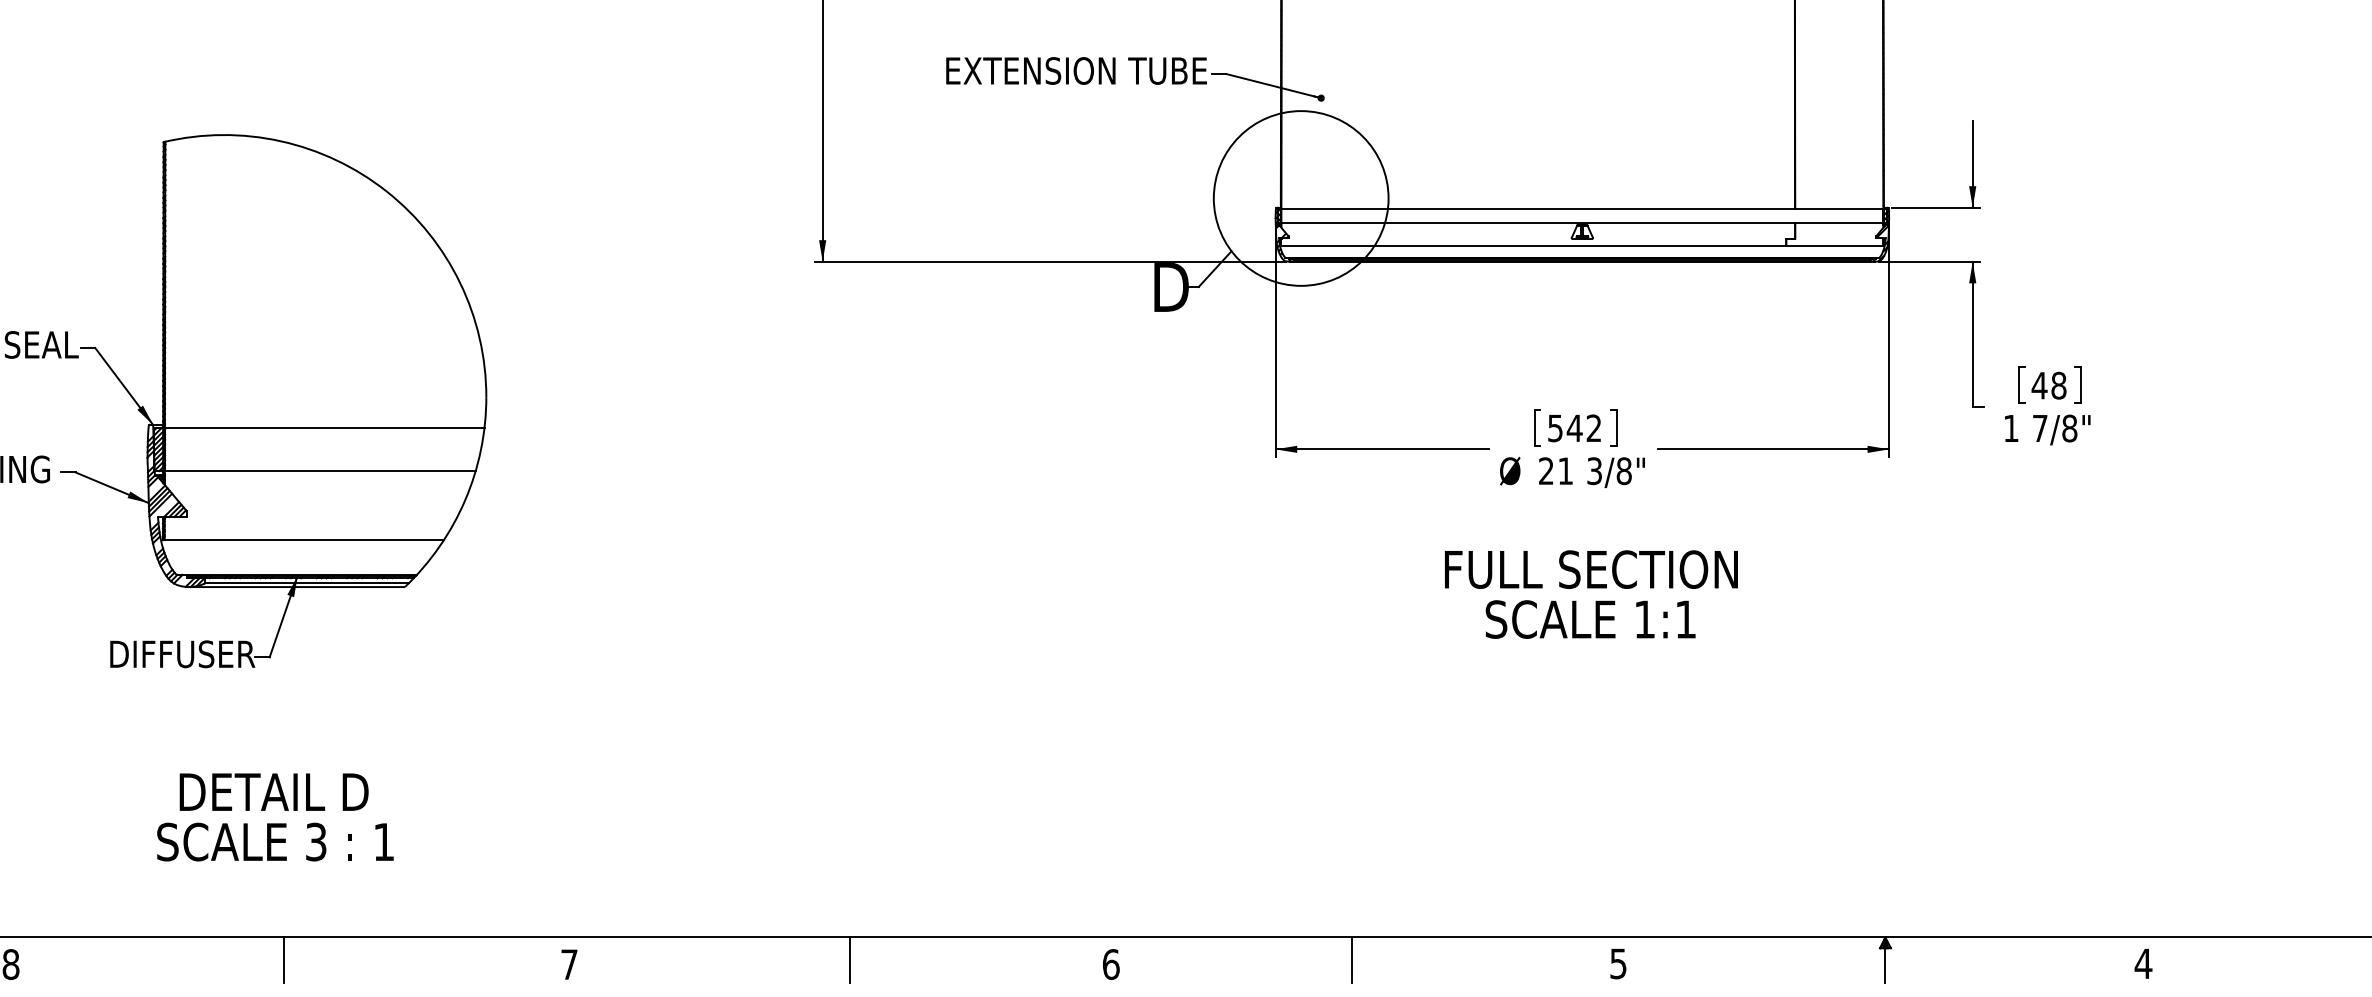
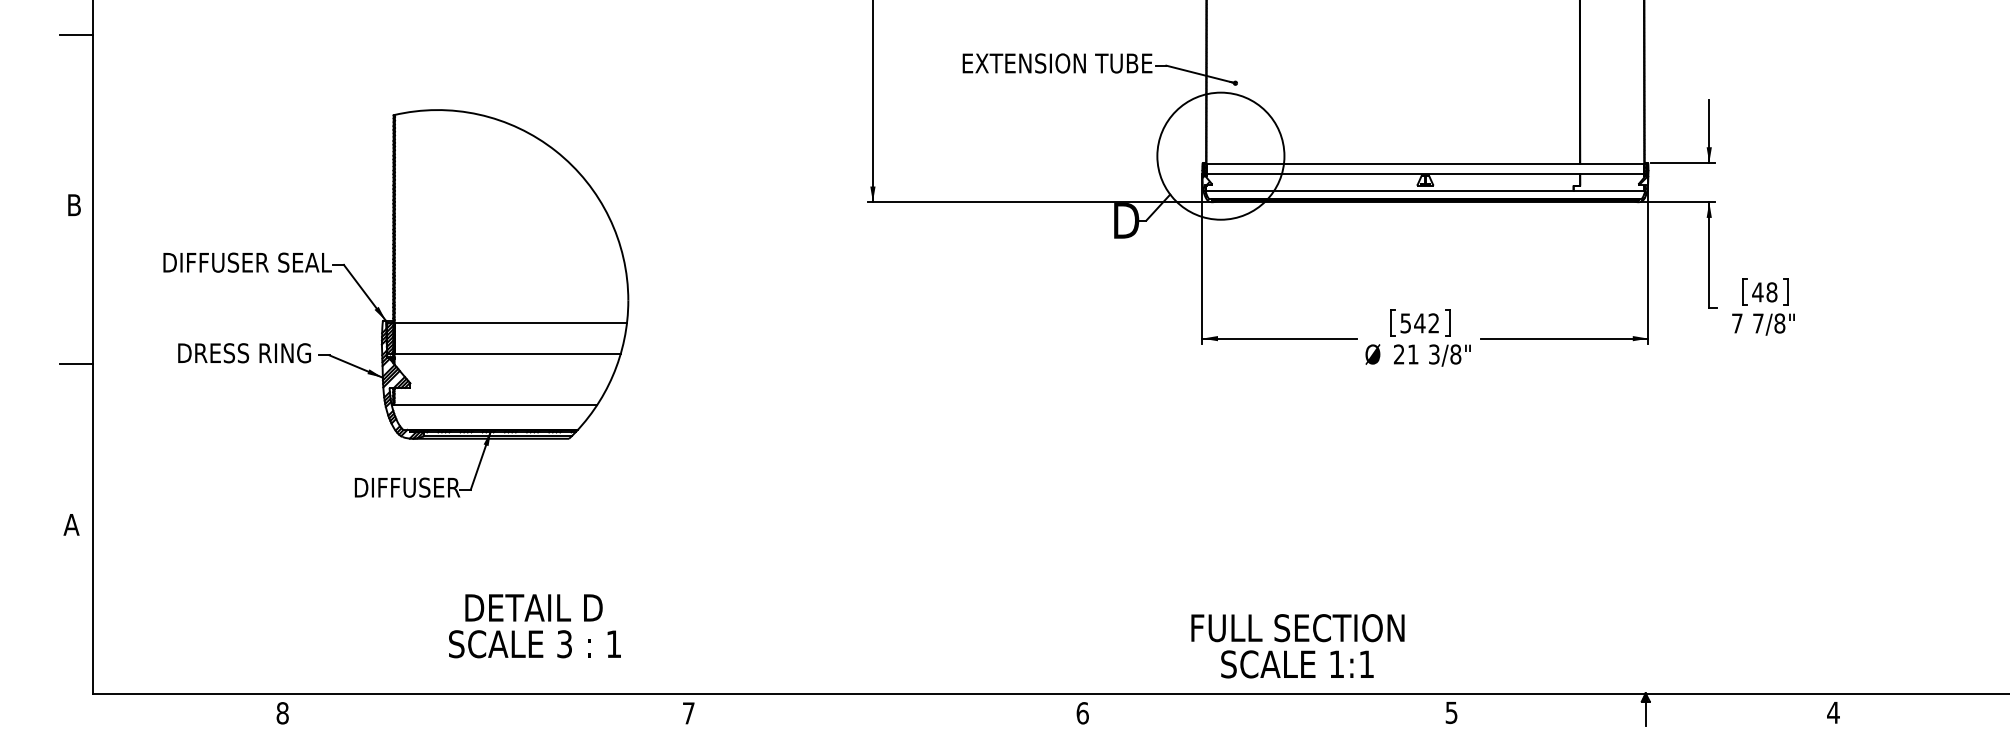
text: (2011, 428) -> (1737, 323), 1 -> 7
text: (1590, 594) -> (1297, 646), moved
text: (274, 817) -> (534, 626), moved
line: (284, 959) -> (481, 709), removed
line: (850, 959) -> (893, 709), removed
line: (1351, 959) -> (1257, 709), removed

